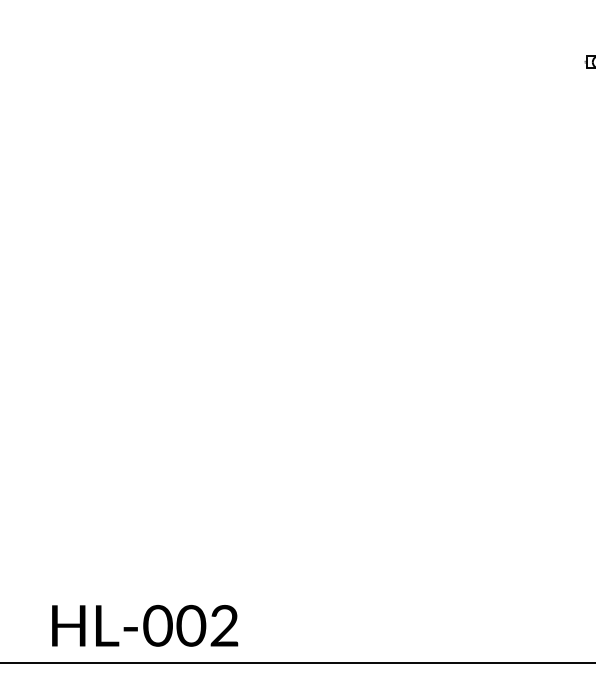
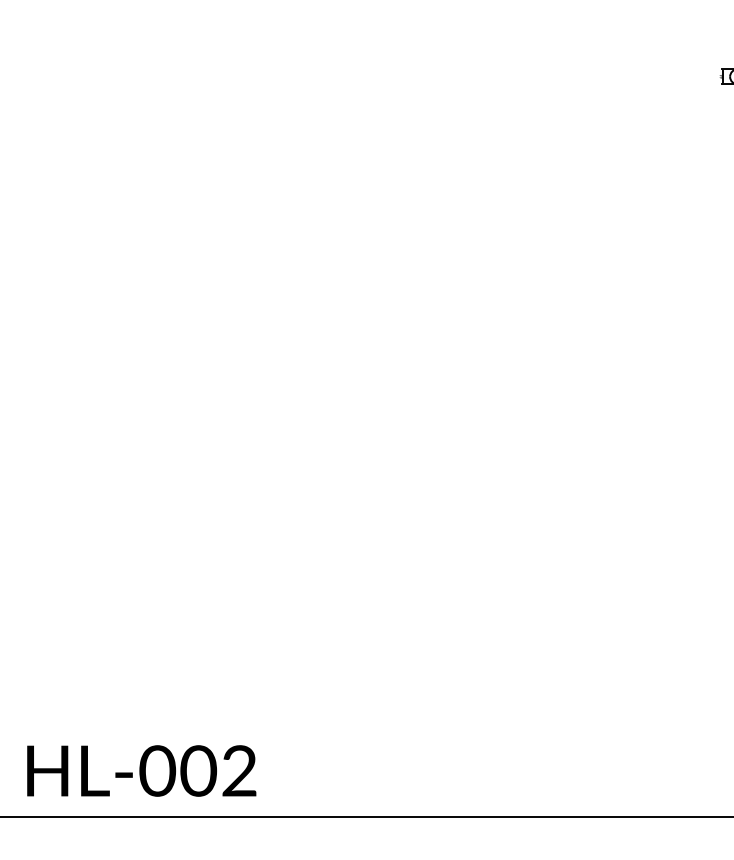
text: (145, 625) -> (142, 770), moved

